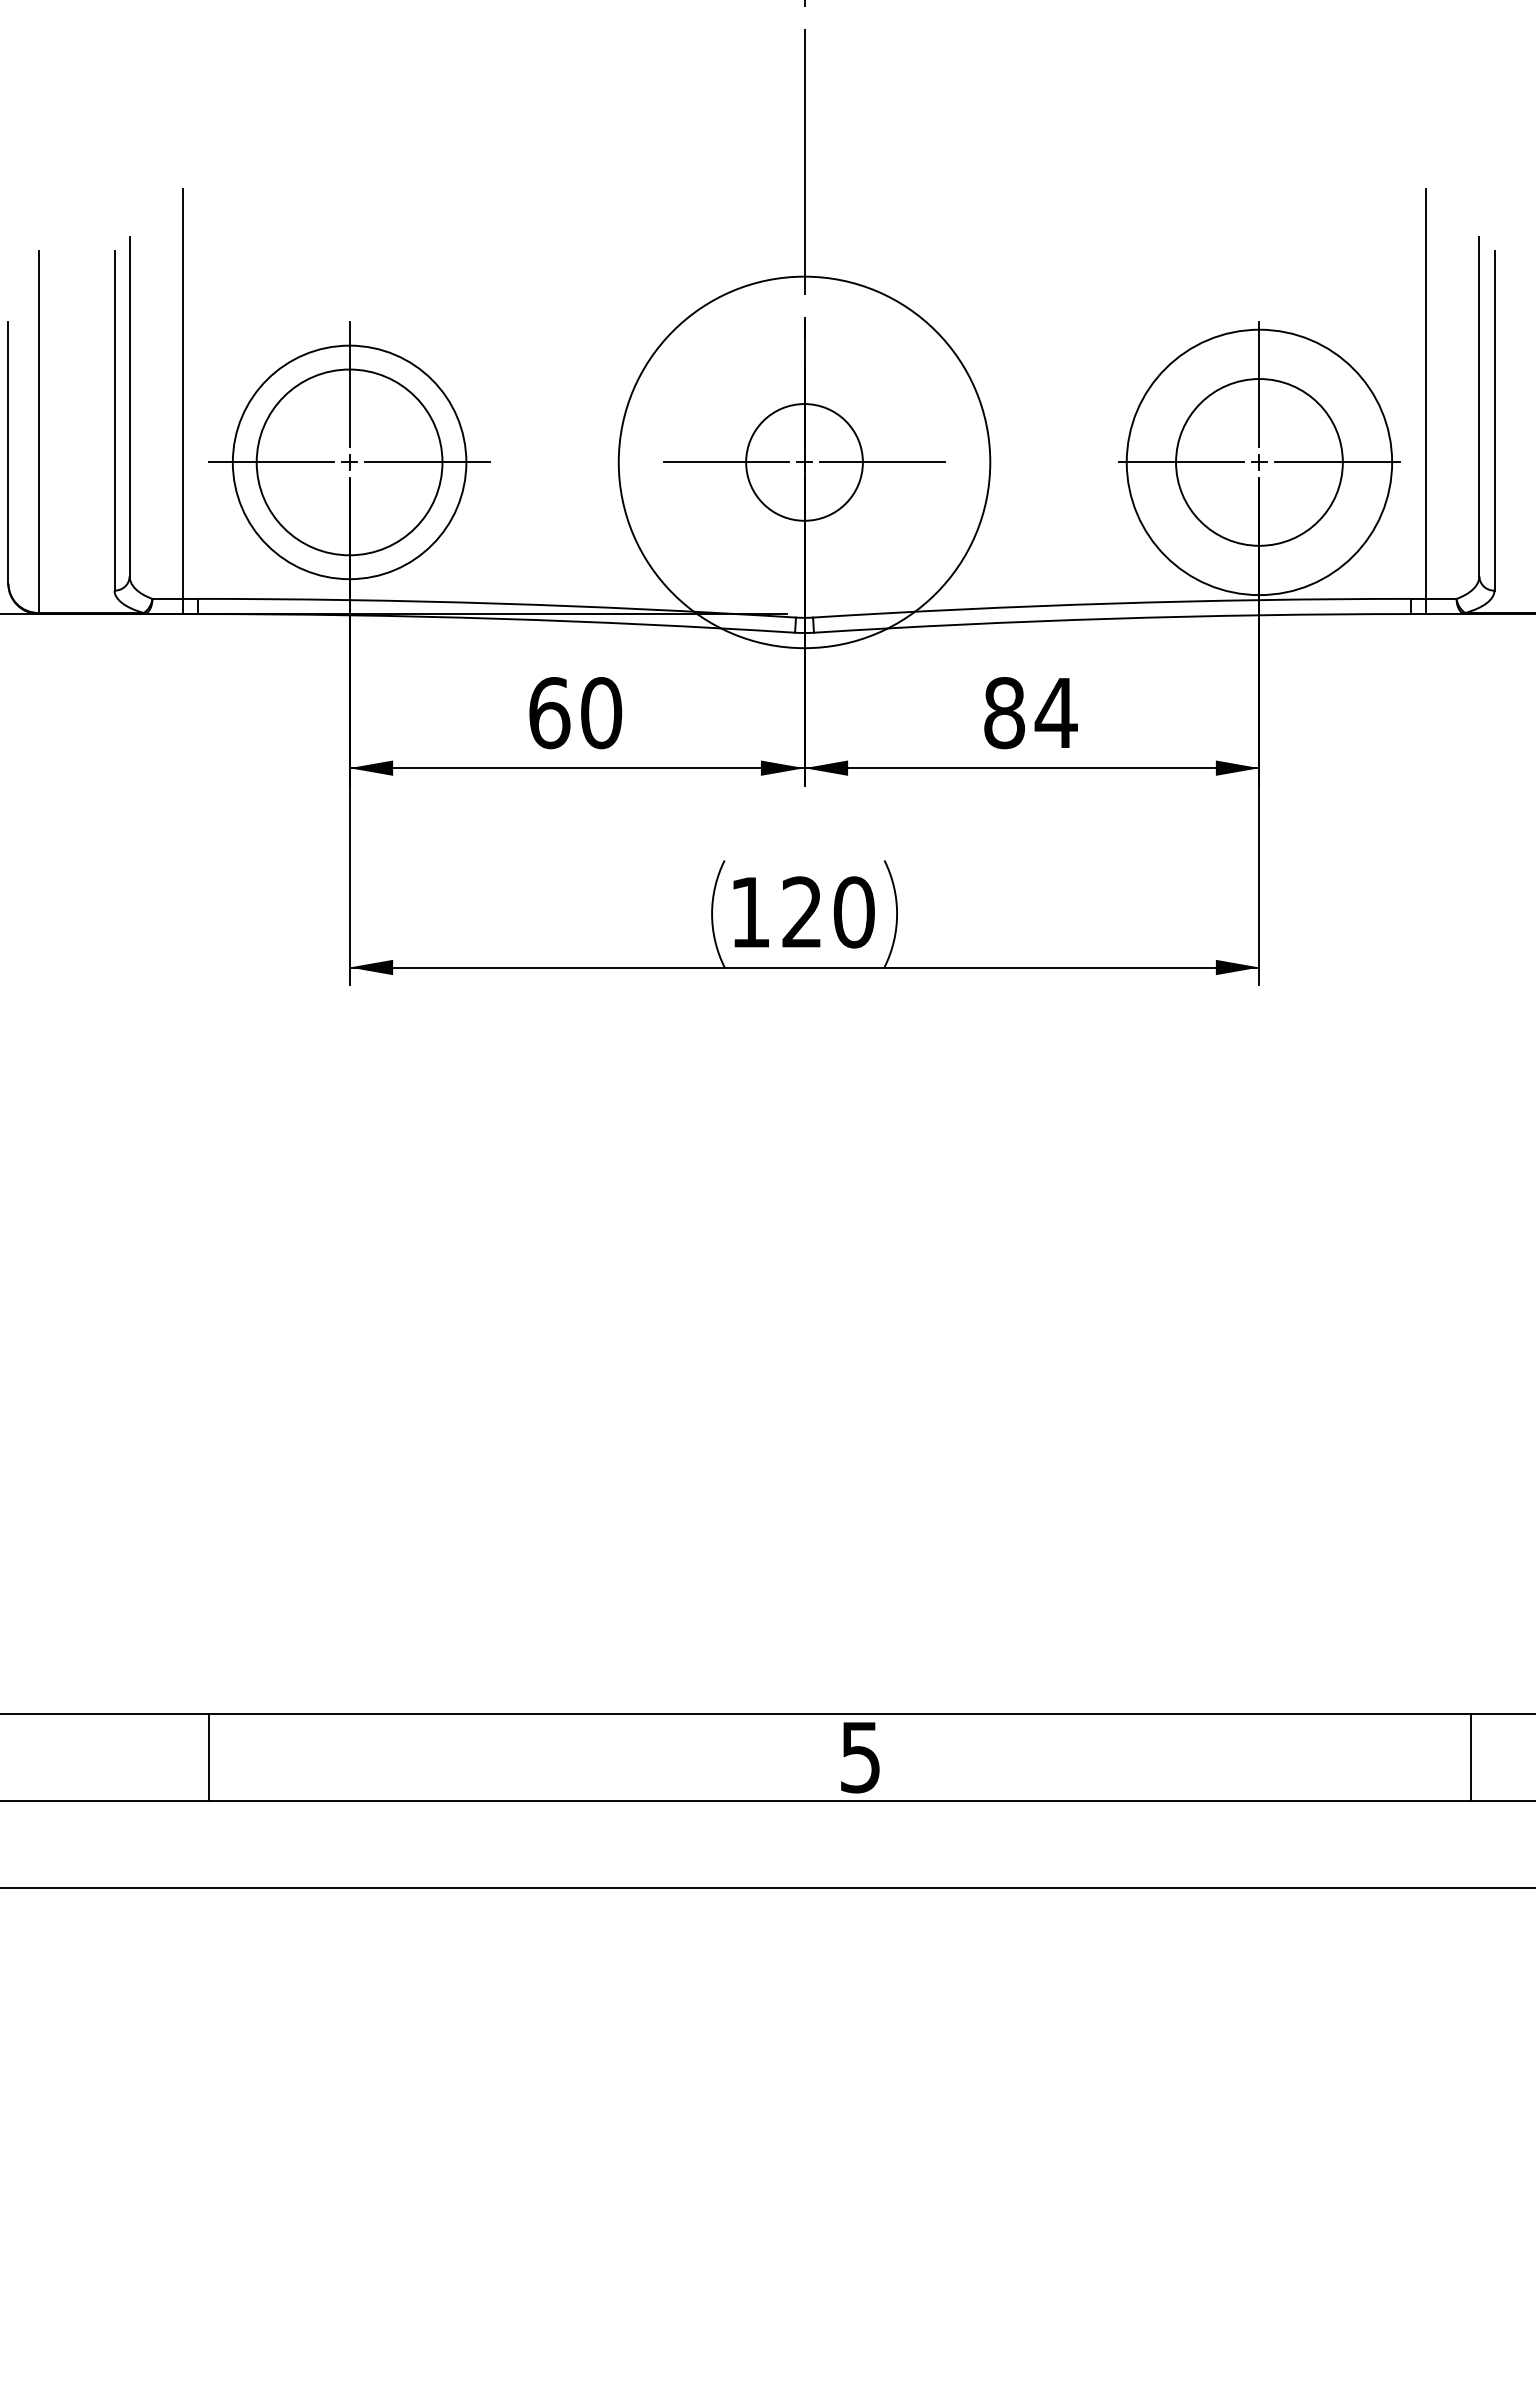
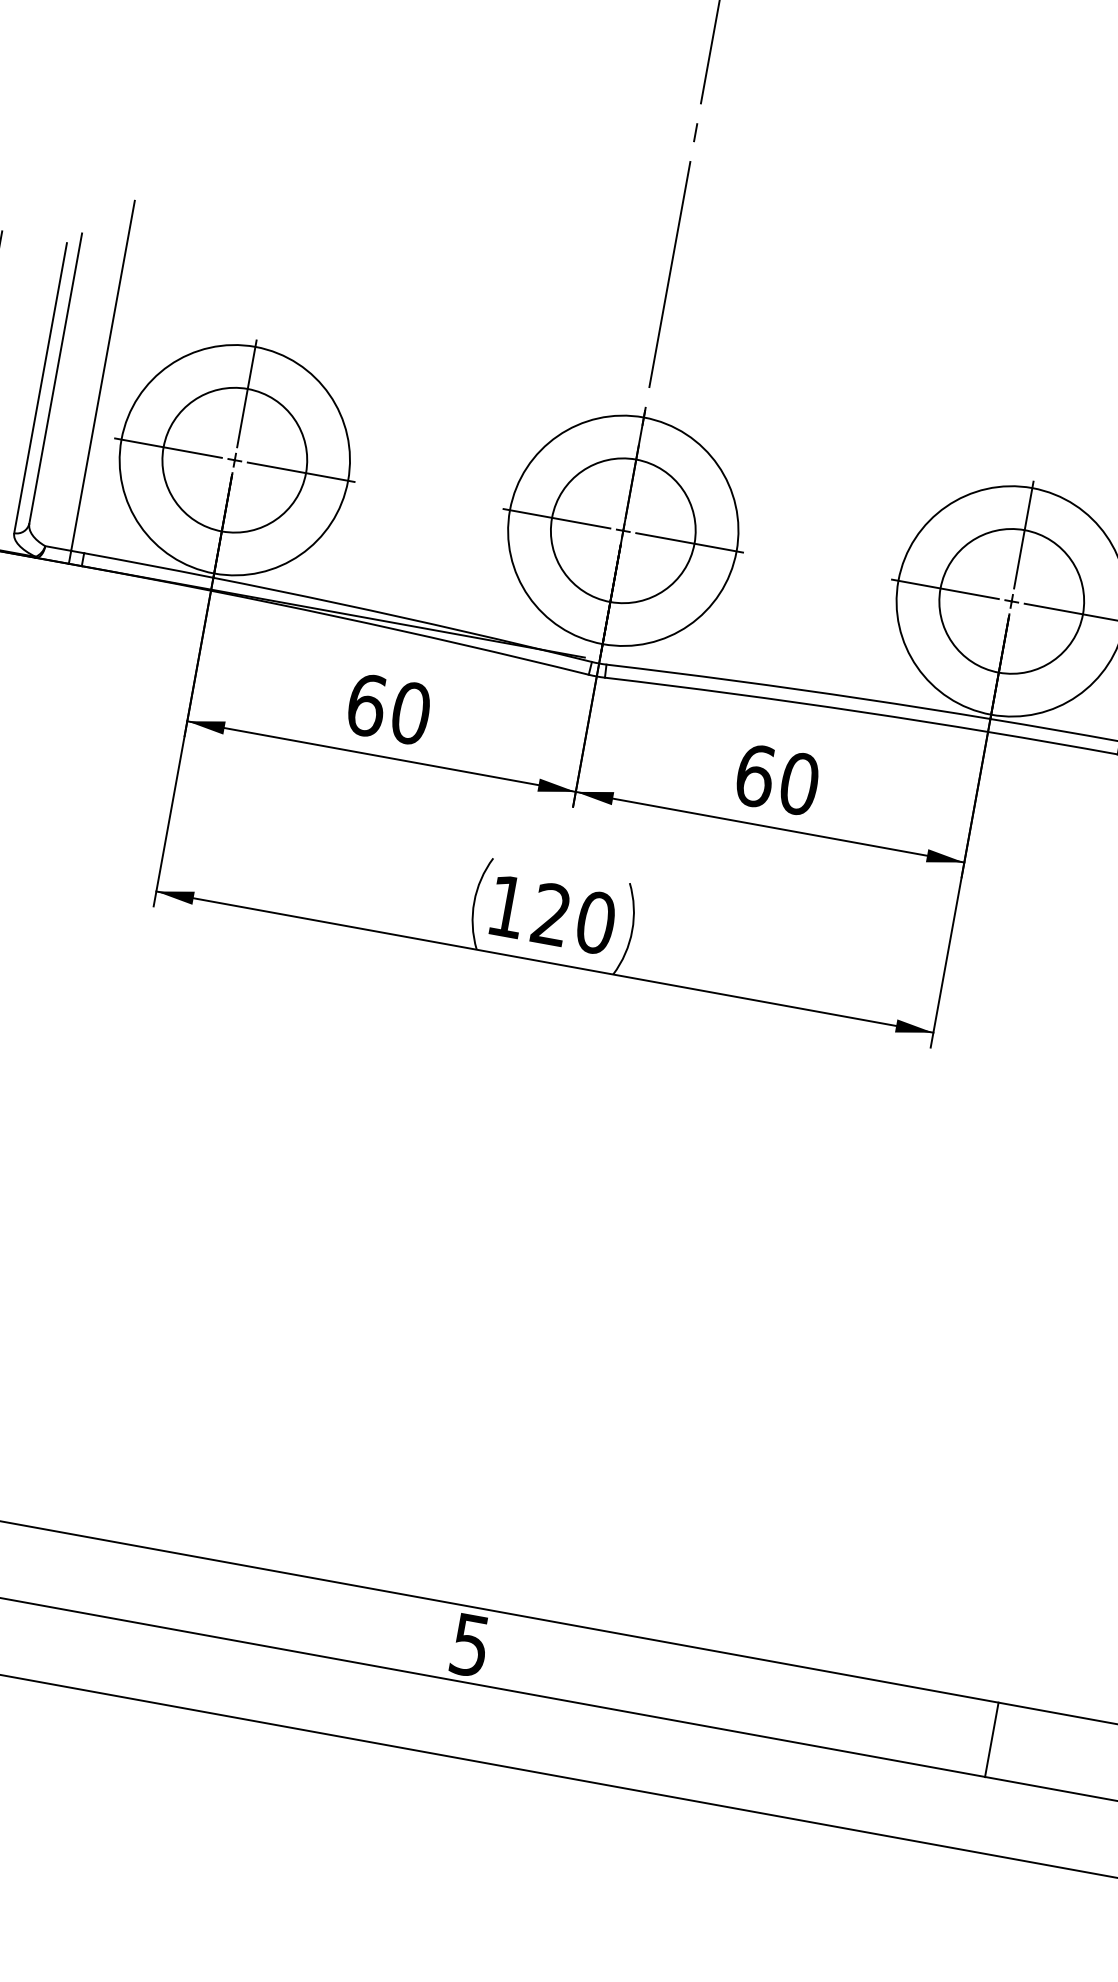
circle: (349, 462) -> (234, 460), size x0.71
circle: (349, 462) -> (234, 460), size x1.43
circle: (804, 462) -> (623, 530), size x0.71
circle: (804, 462) -> (623, 530), size x1.43
text: (1030, 713) -> (777, 780), 84 -> 60

